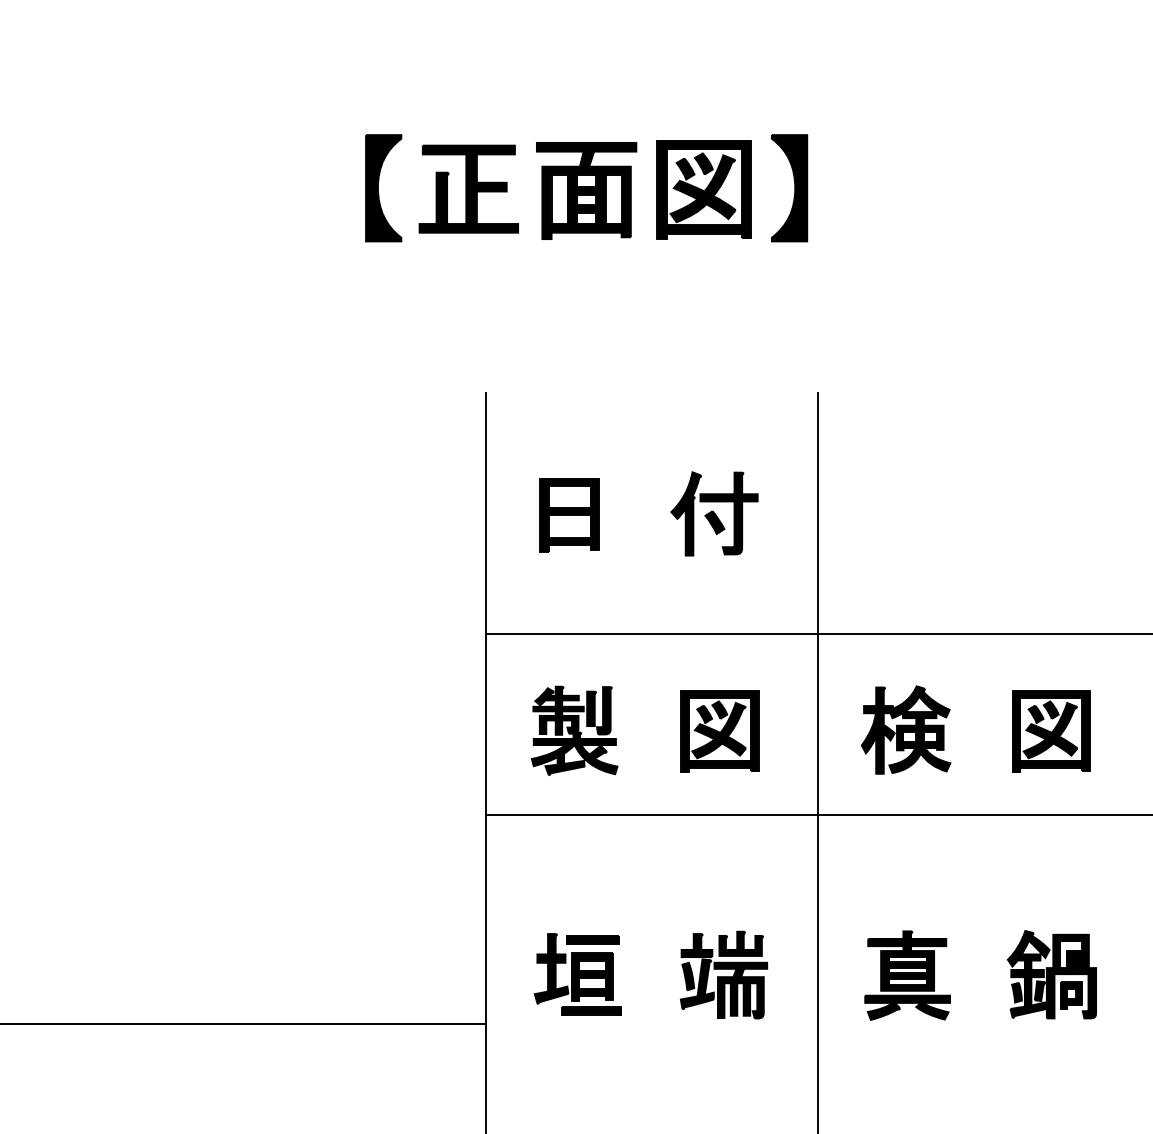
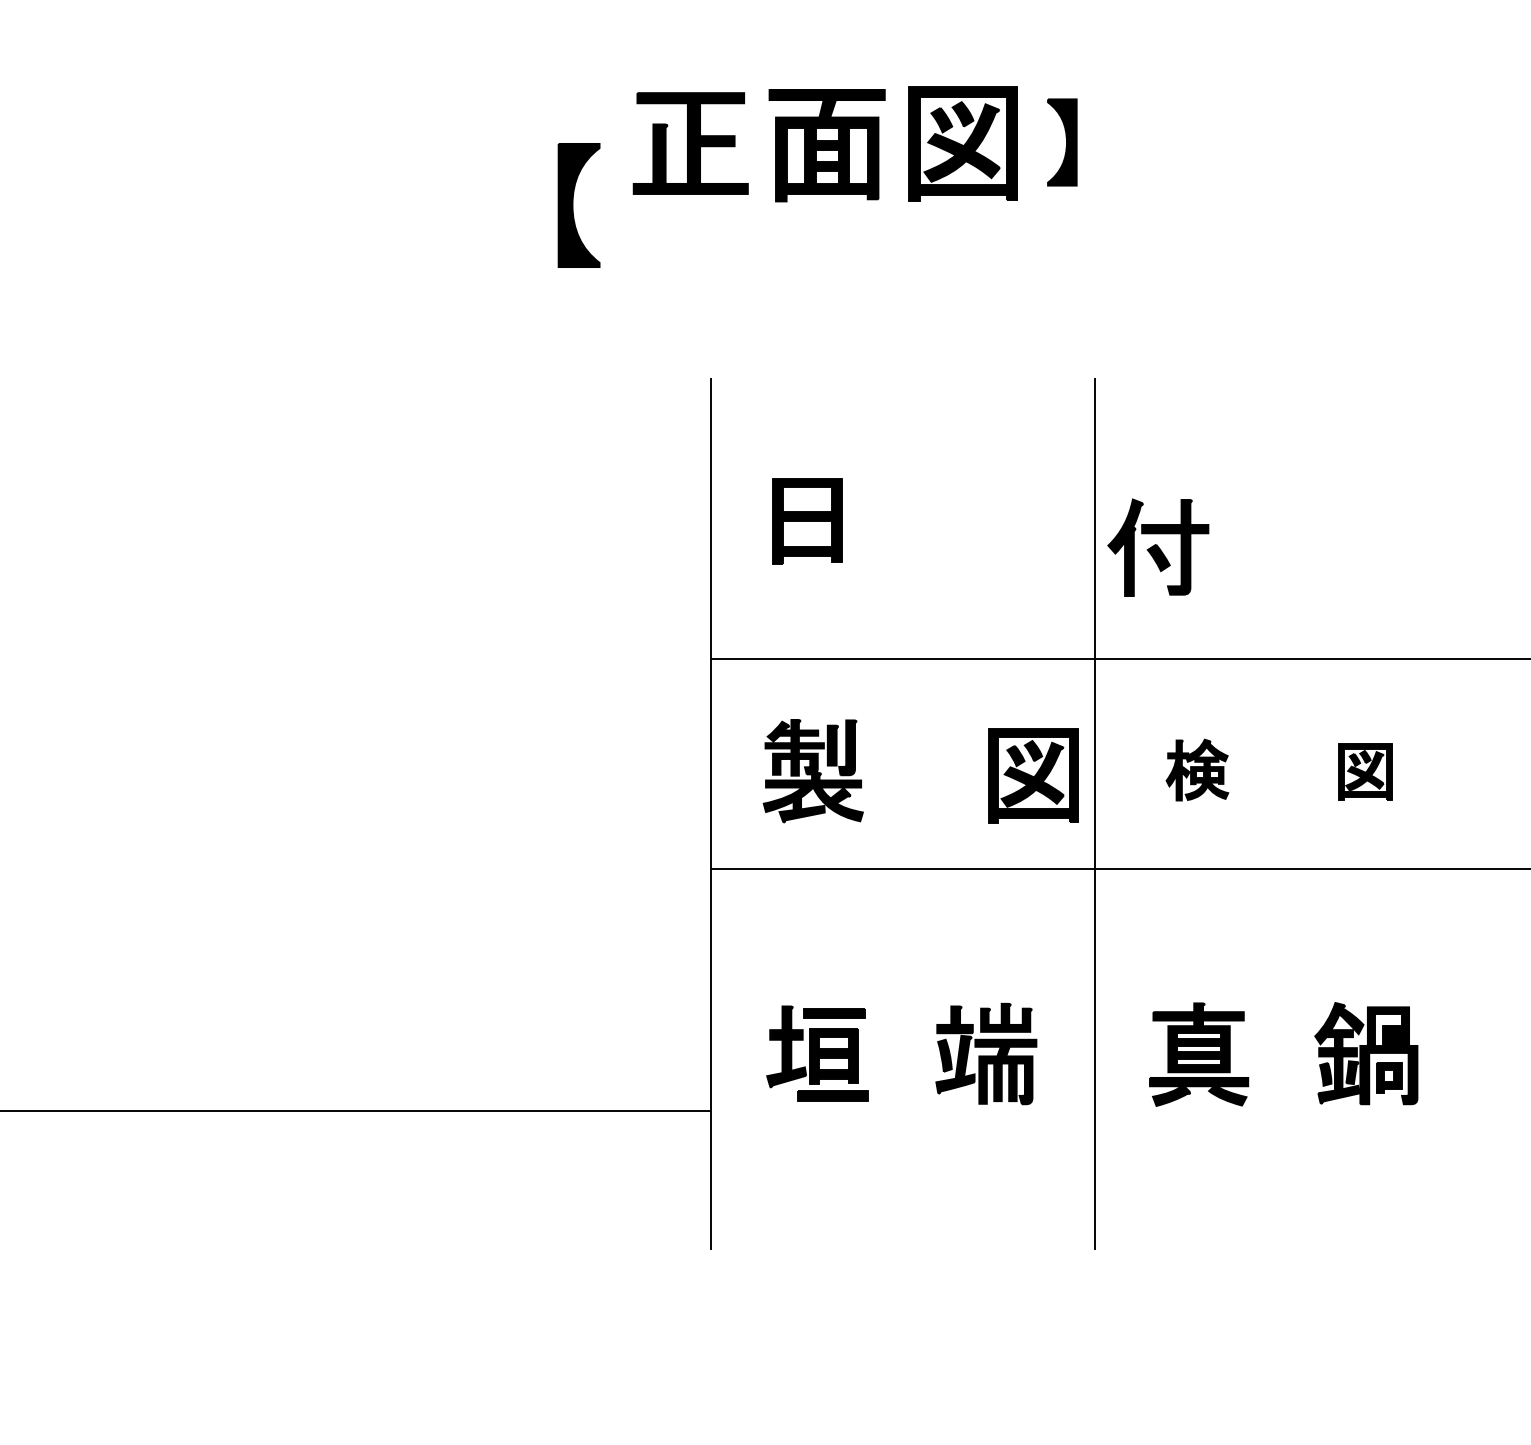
part: (383, 188) -> (578, 205), moved
part: (789, 188) -> (1062, 142), size x0.7
part: (714, 513) -> (1158, 547), moved
part: (906, 729) -> (1197, 769), size x0.6
part: (719, 731) -> (1033, 775), moved
part: (1051, 731) -> (1365, 771), size x0.6

